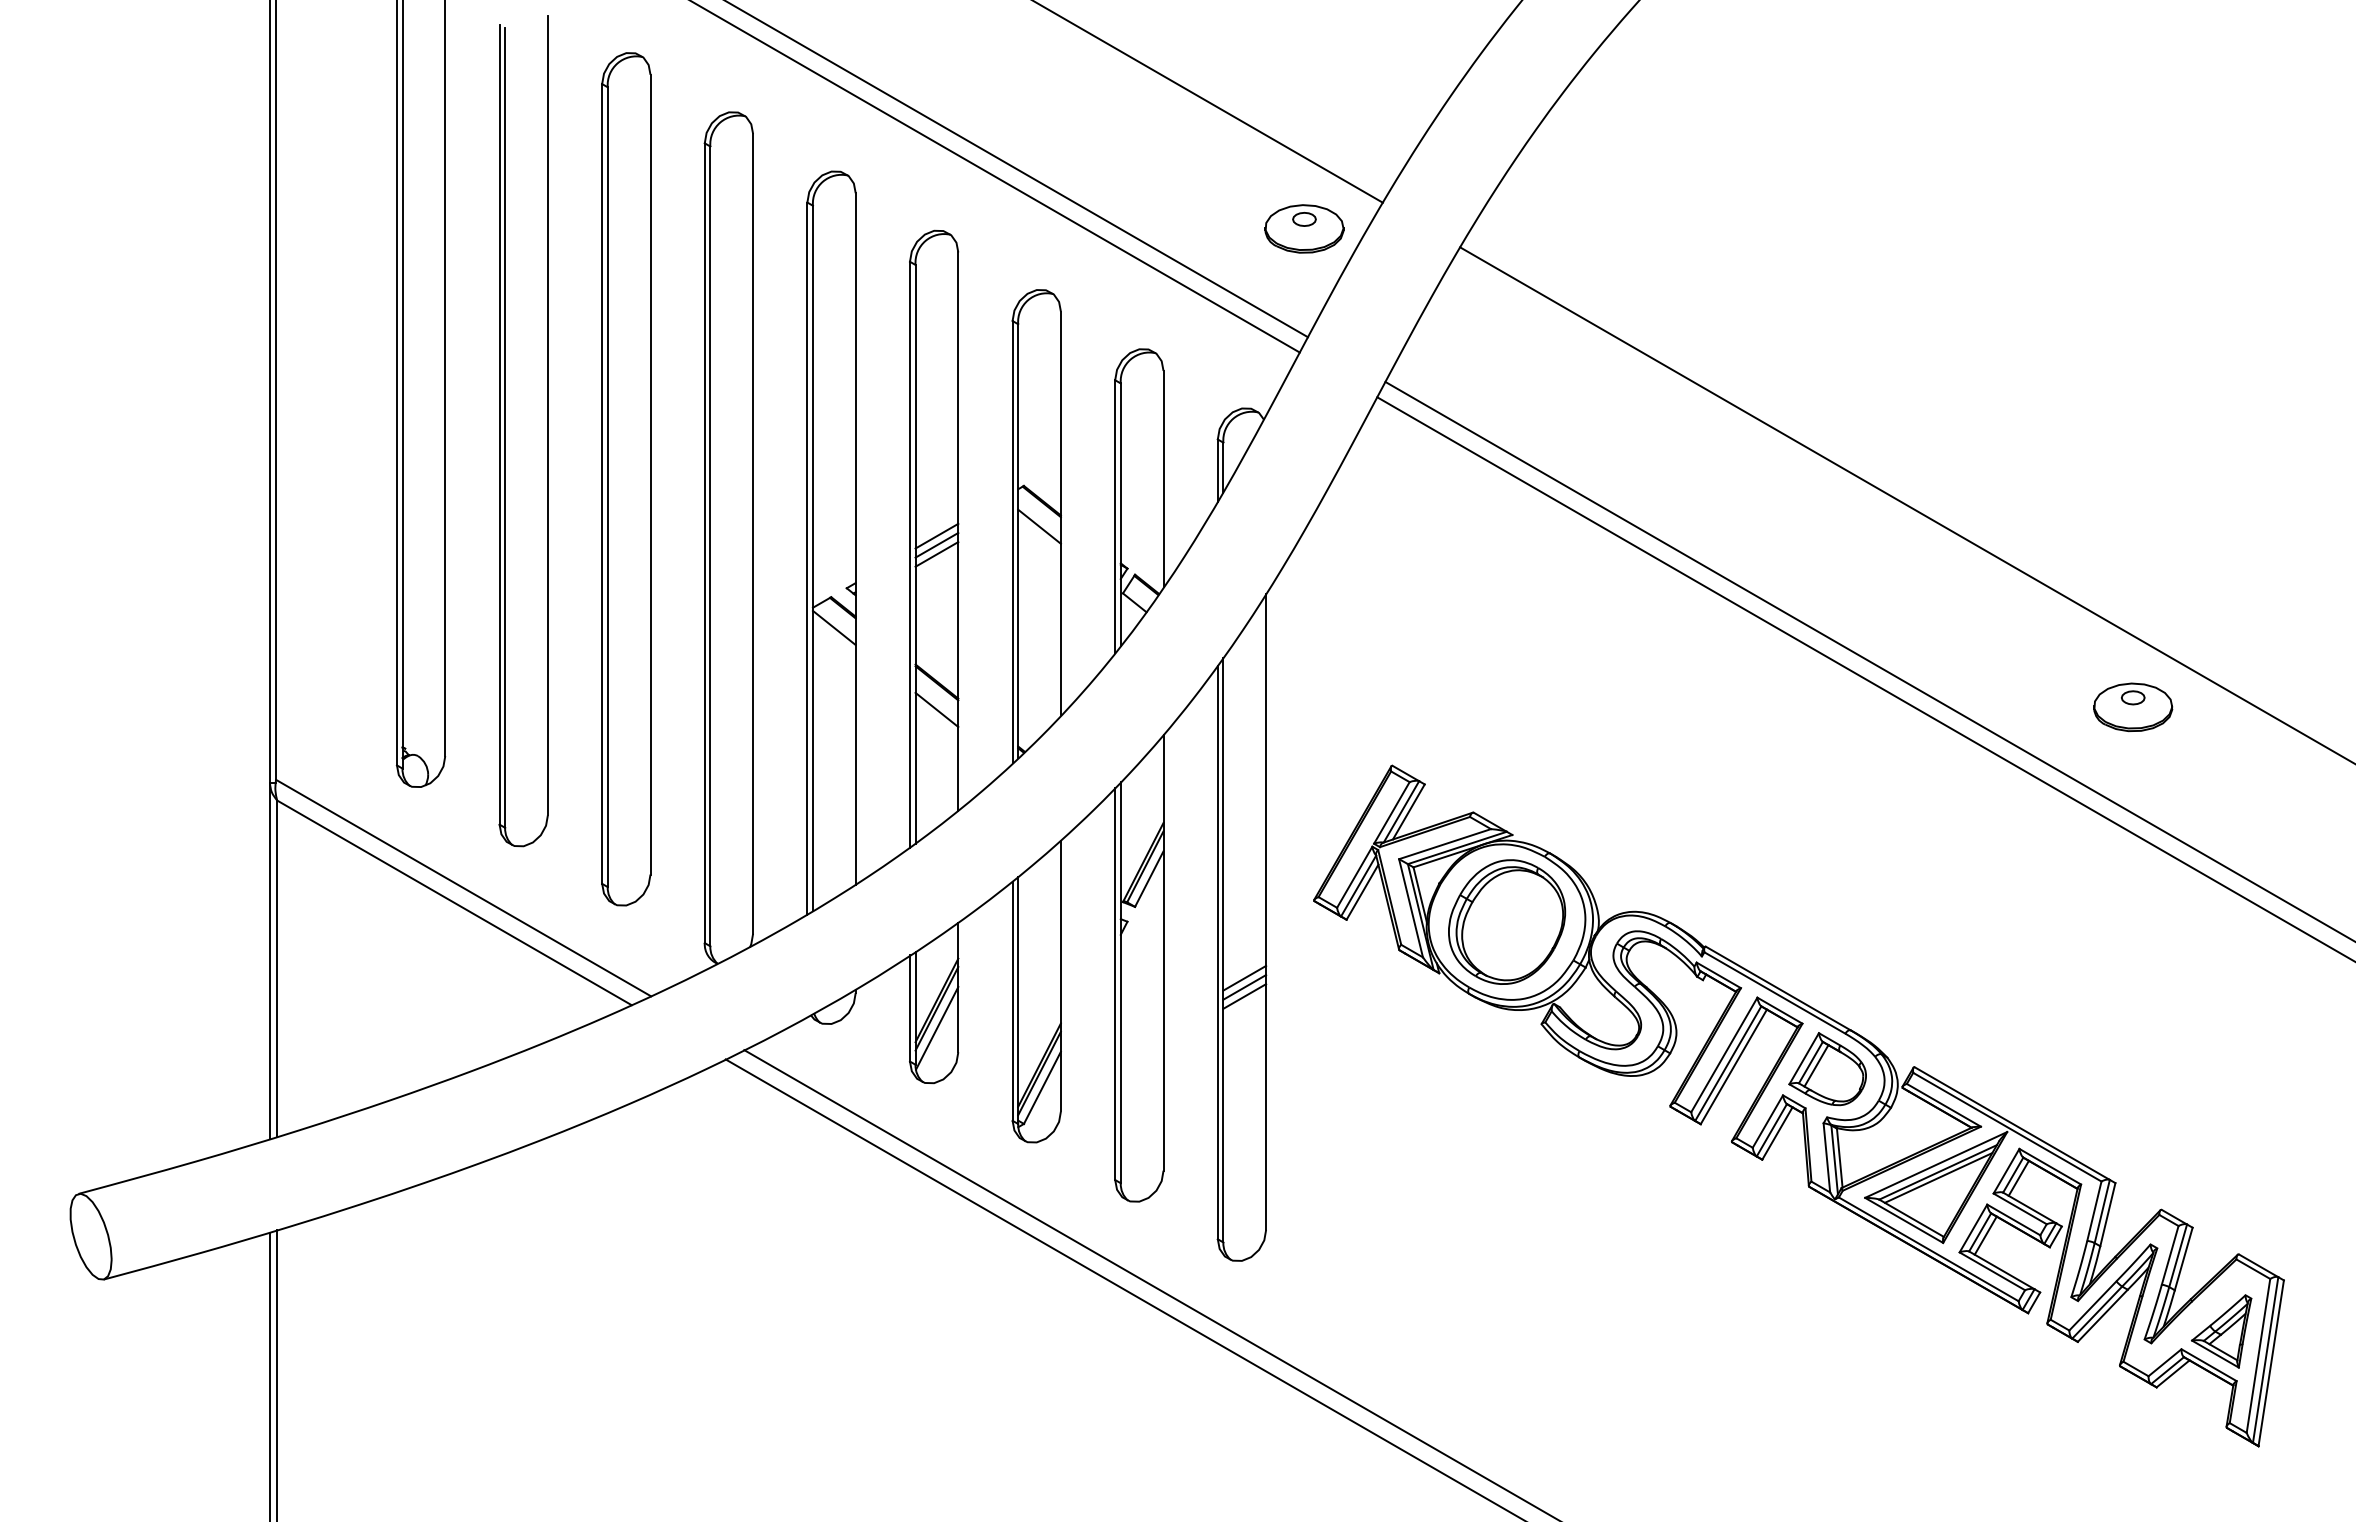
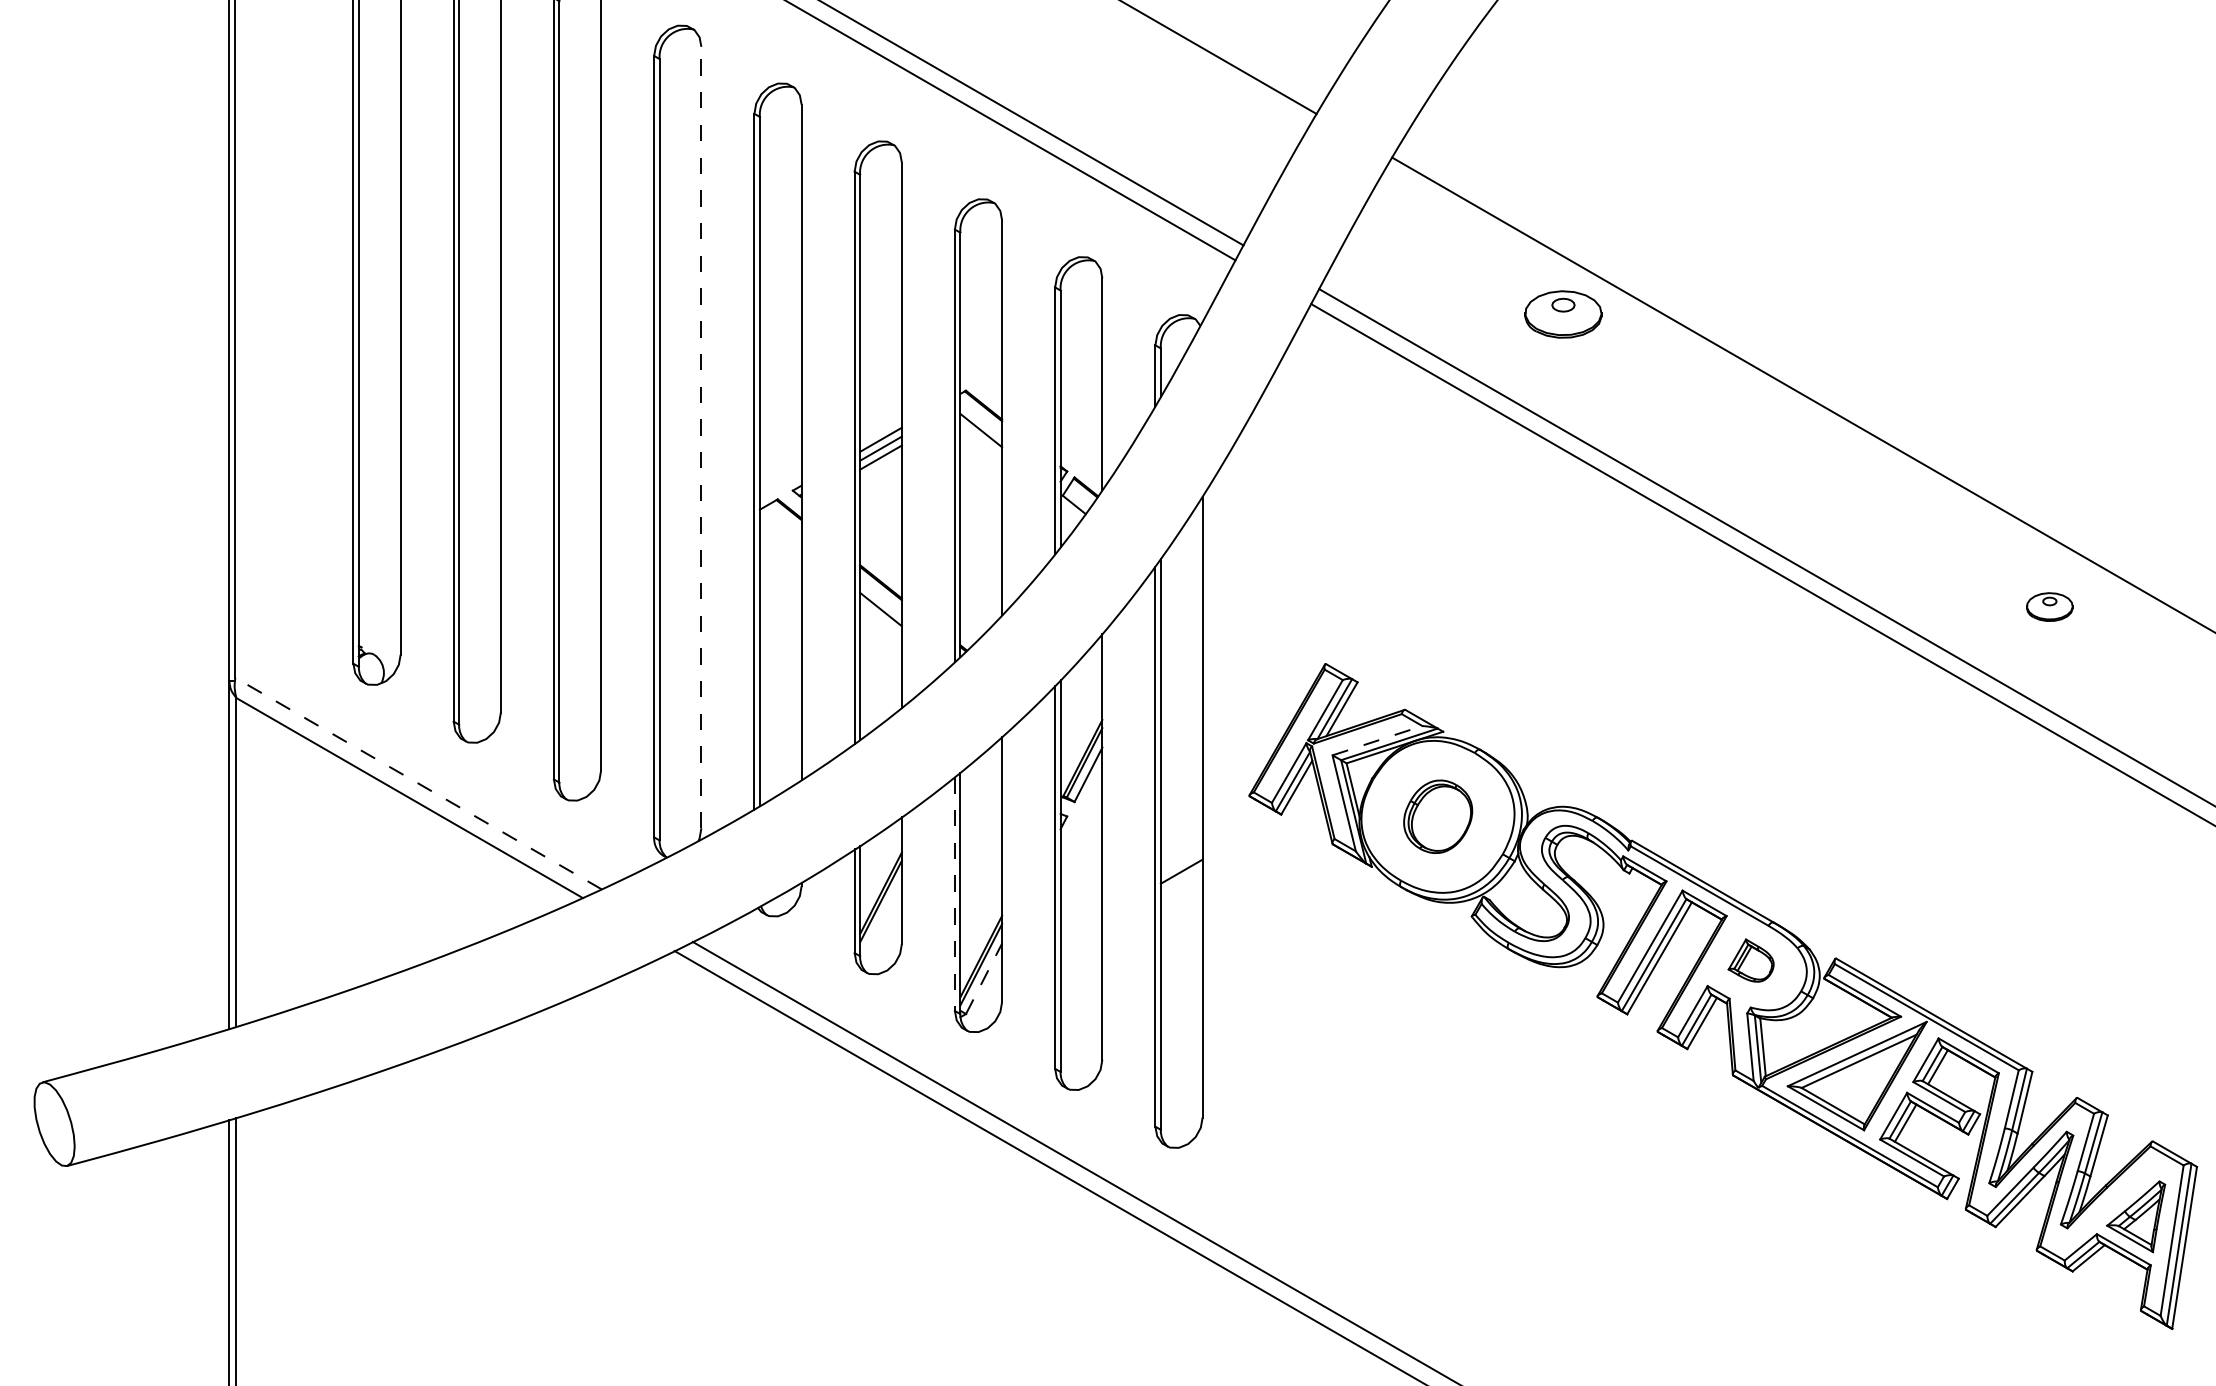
part: (1304, 228) -> (1563, 314), moved
line: (753, 533) -> (701, 437), solid -> dashed
line: (833, 627) -> (779, 529), removed
part: (2133, 707) -> (2050, 607), size x0.6
line: (1445, 844) -> (1377, 741), solid -> dashed
line: (463, 888) -> (418, 784), solid -> dashed
part: (1507, 921) -> (1438, 816), size x0.6
line: (1244, 987) -> (1181, 880), removed
line: (1244, 996) -> (1181, 889), removed
line: (1012, 1001) -> (954, 894), solid -> dashed
line: (937, 1028) -> (881, 920), removed
part: (1827, 1069) -> (1751, 960), size x0.6
line: (1042, 1087) -> (984, 978), solid -> dashed
line: (1938, 1177) -> (1859, 1066), removed

